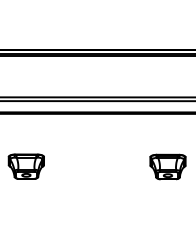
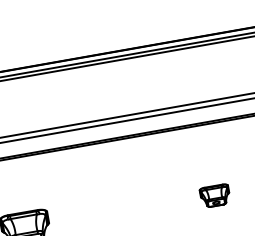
part: (167, 166) -> (214, 195), size x0.6

